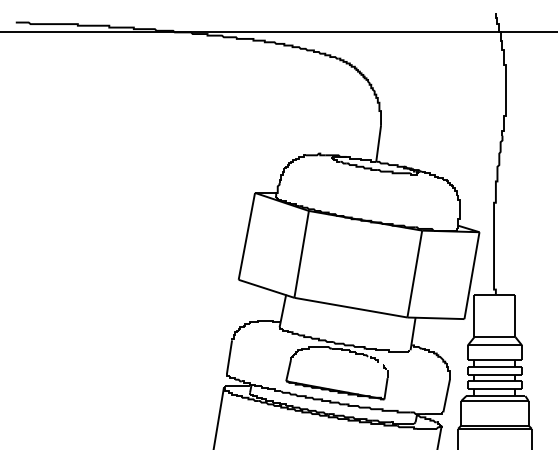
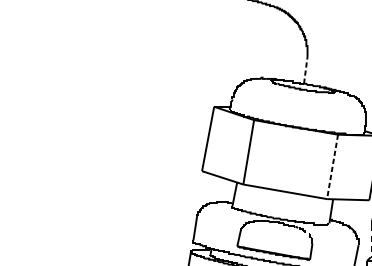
line: (378, 143) -> (305, 70), solid -> dashed
line: (414, 274) -> (332, 167), solid -> dashed

